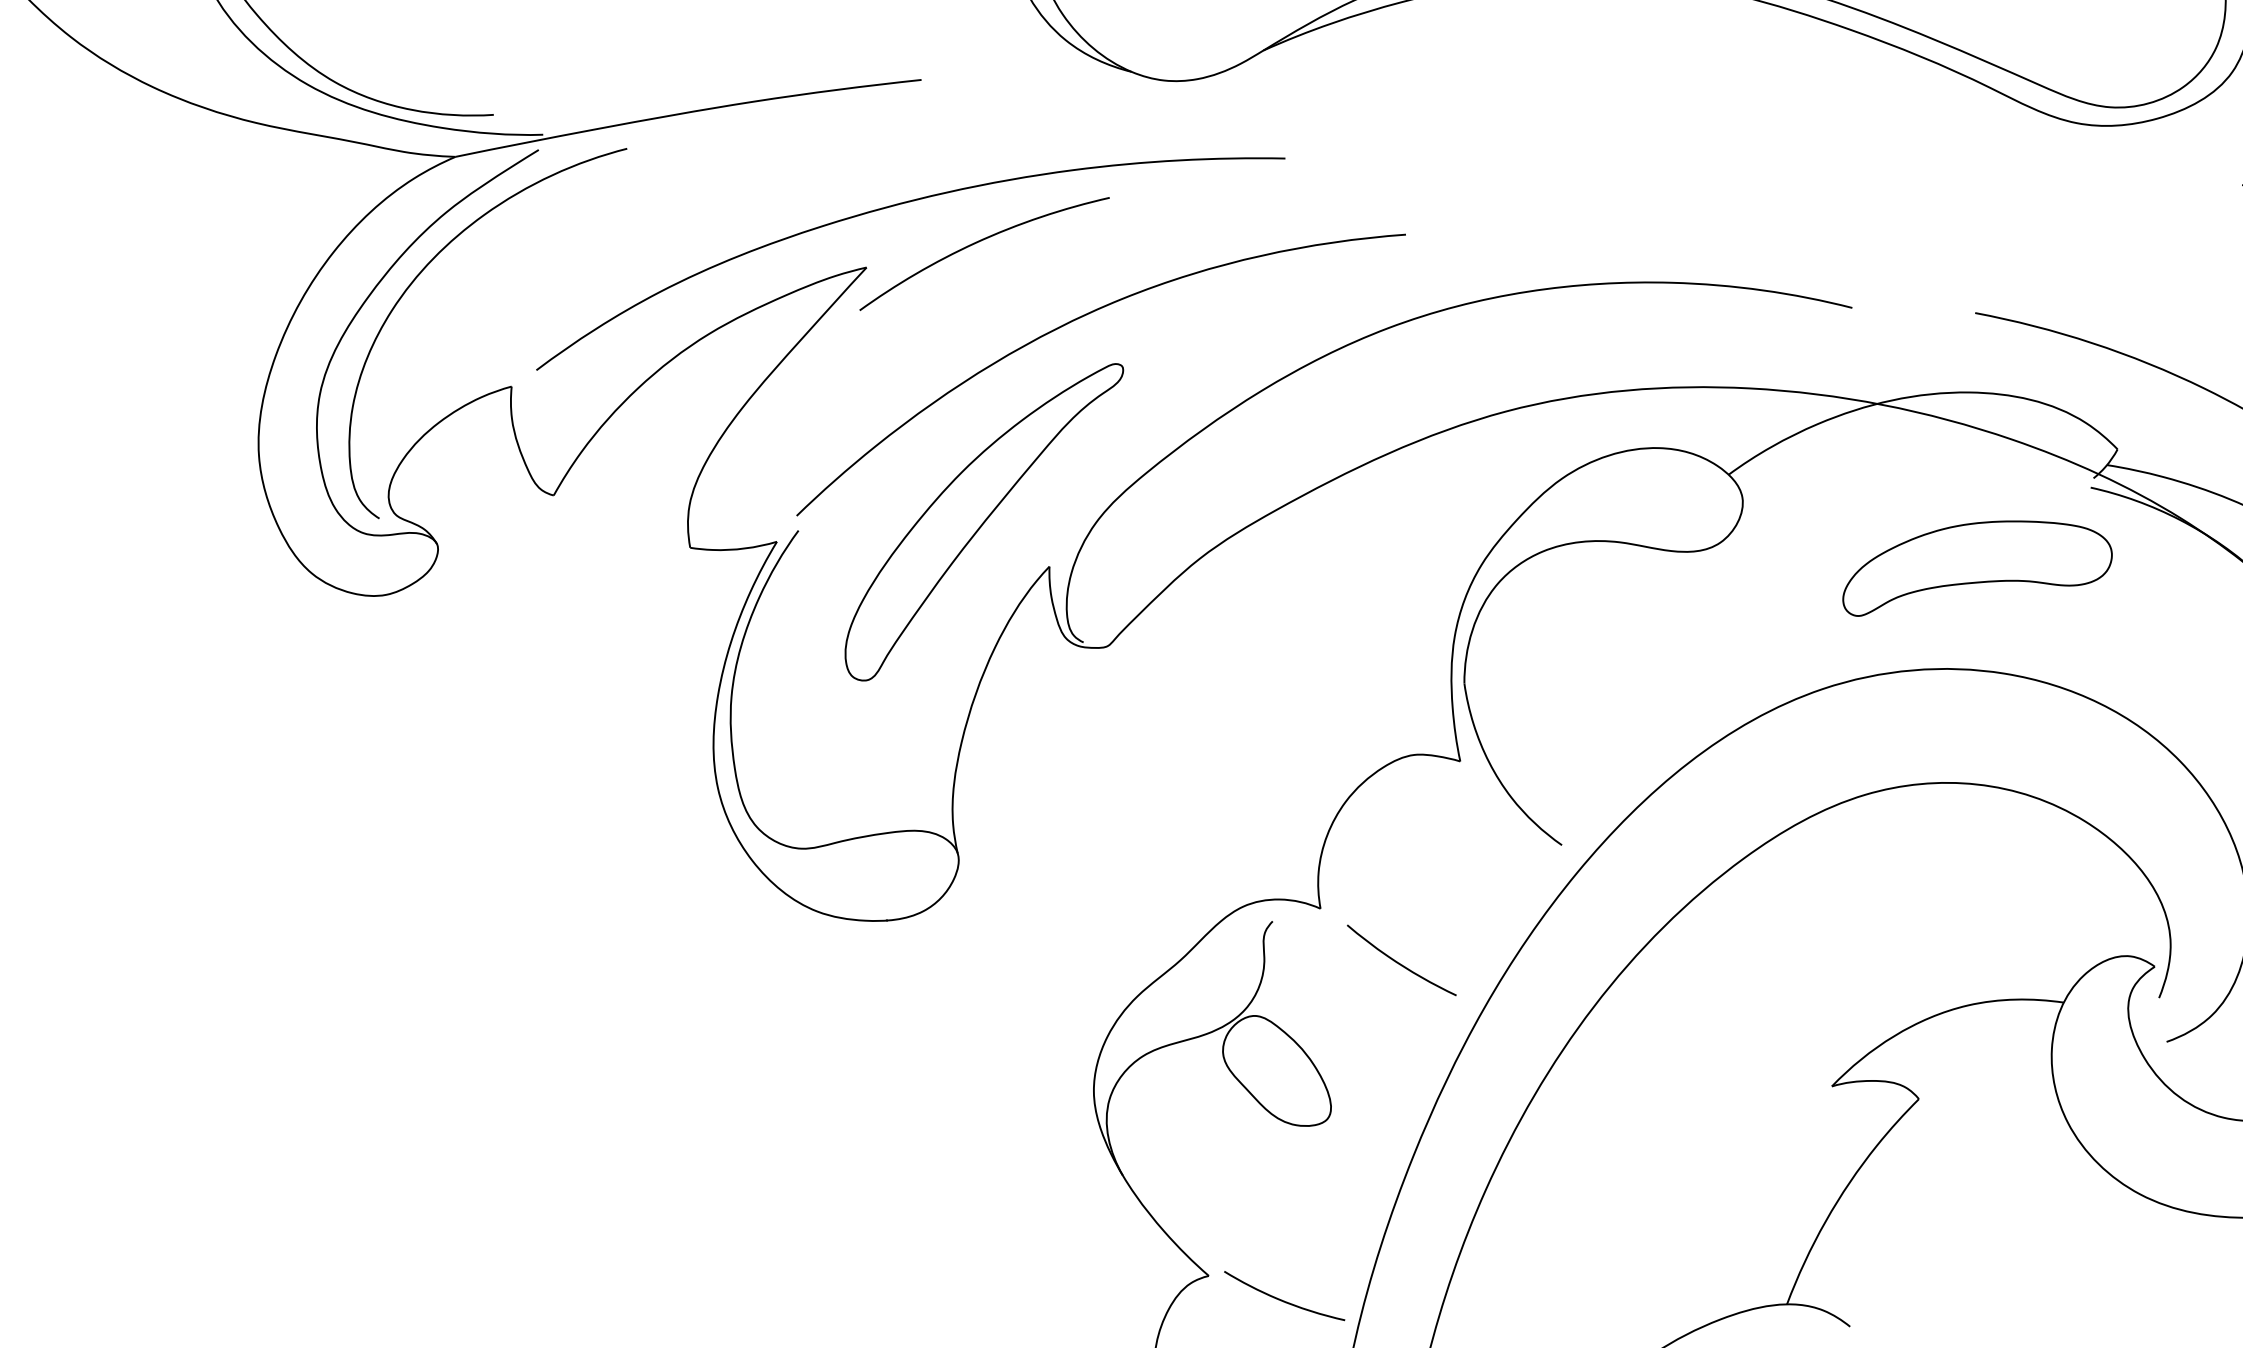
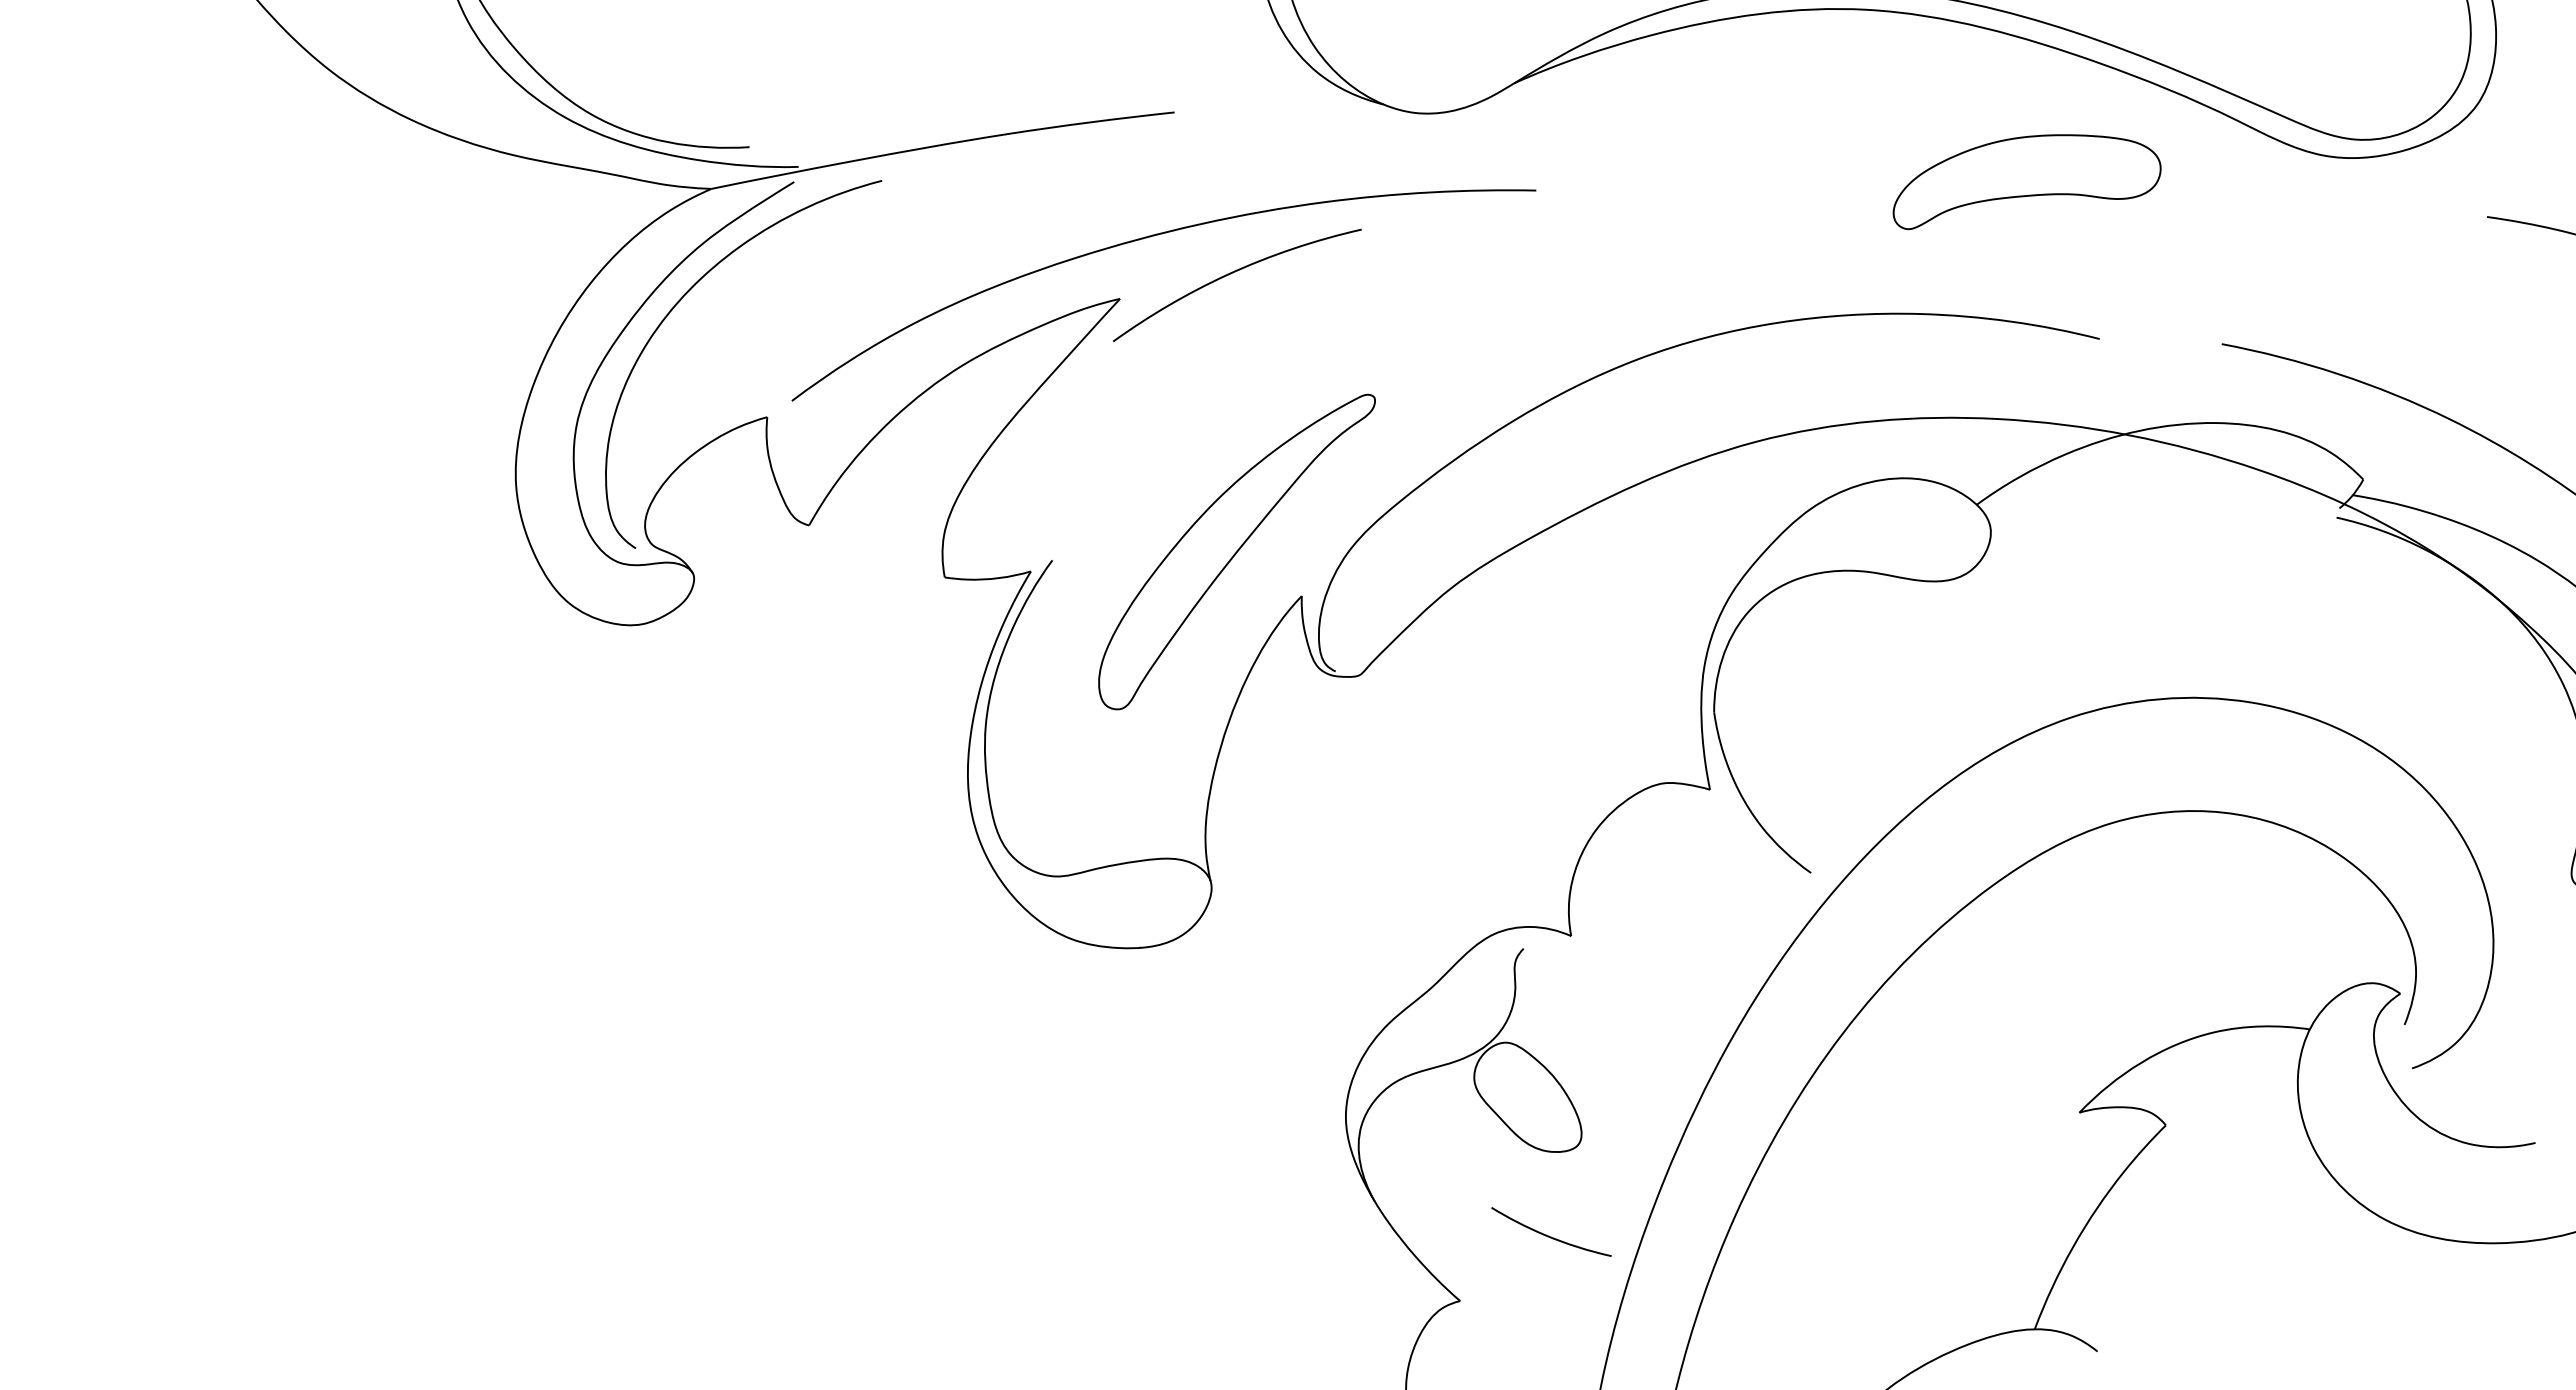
curve: (1074, 321) -> (1326, 352), removed
part: (1976, 569) -> (2026, 182), moved
curve: (1399, 962) -> (1649, 989), removed
curve: (1281, 1299) -> (1548, 1235), moved

